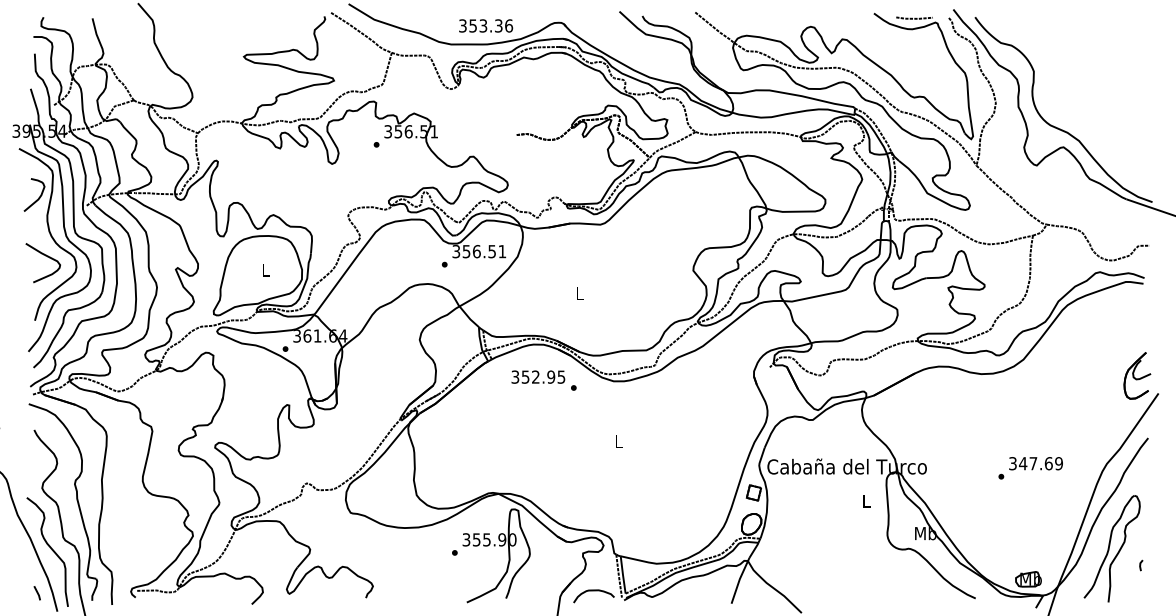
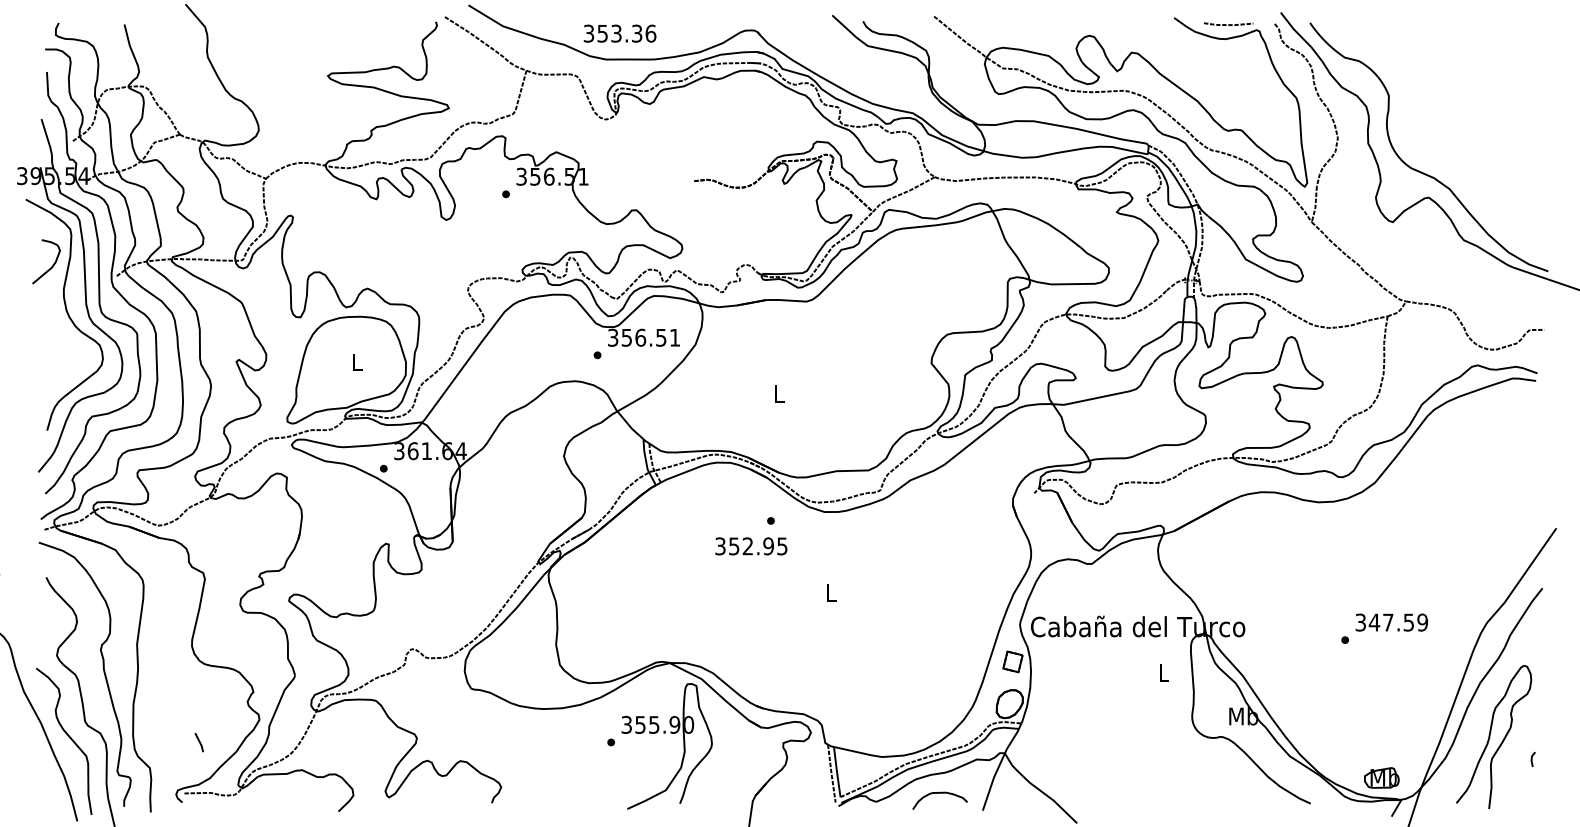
text: (485, 25) -> (619, 33), moved
curve: (46, 256) -> (62, 344), removed
part: (1137, 375) -> (1527, 504), removed
text: (538, 377) -> (751, 546), moved
text: (1048, 463) -> (1408, 622), 347.69 -> 347.59
curve: (593, 590) -> (939, 793), moved
line: (36, 593) -> (198, 742), moved

